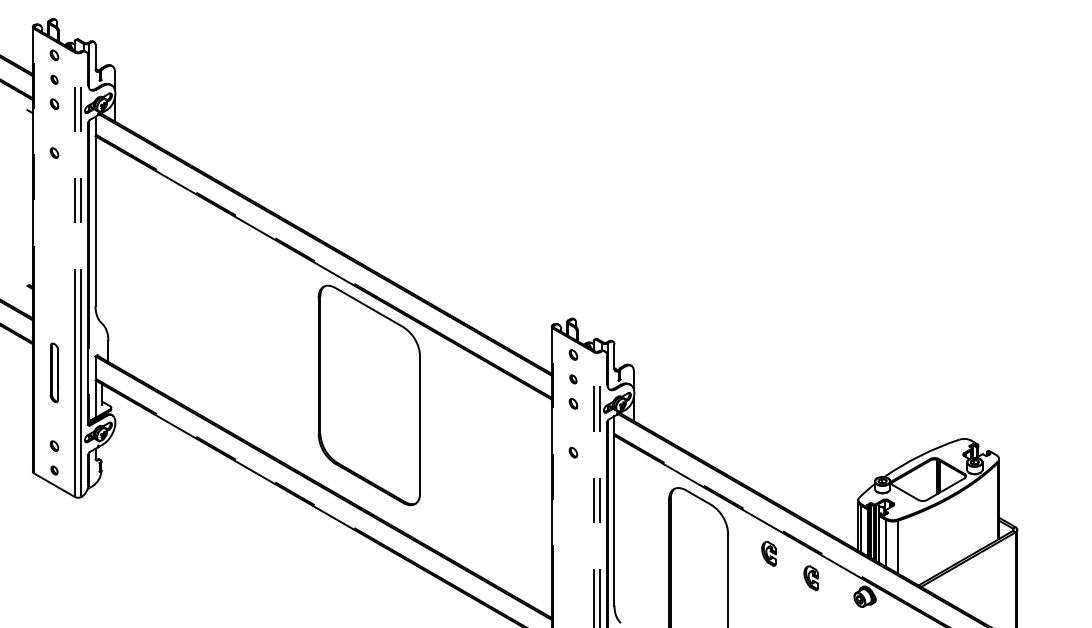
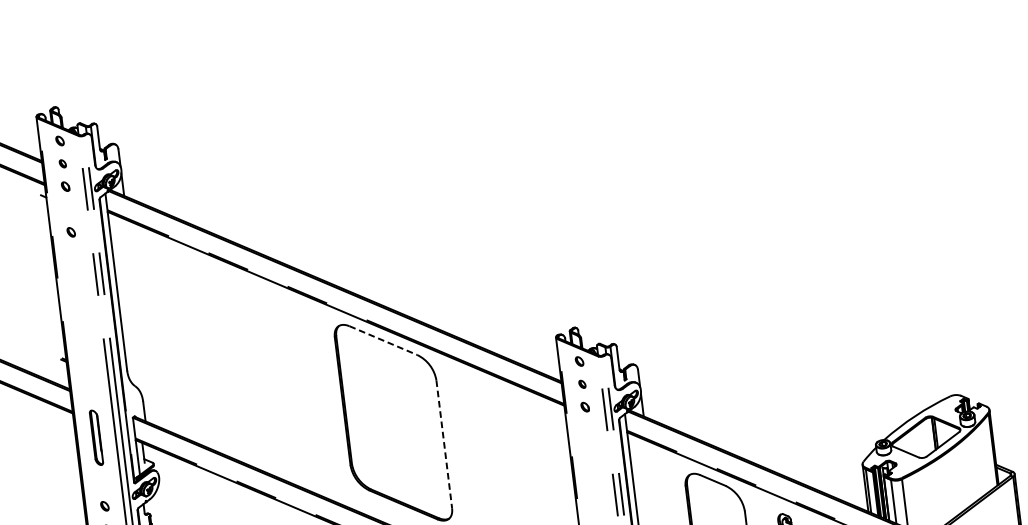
line: (369, 307) -> (383, 340), solid -> dashed
line: (420, 425) -> (444, 445), solid -> dashed
part: (573, 452) -> (590, 452), removed

